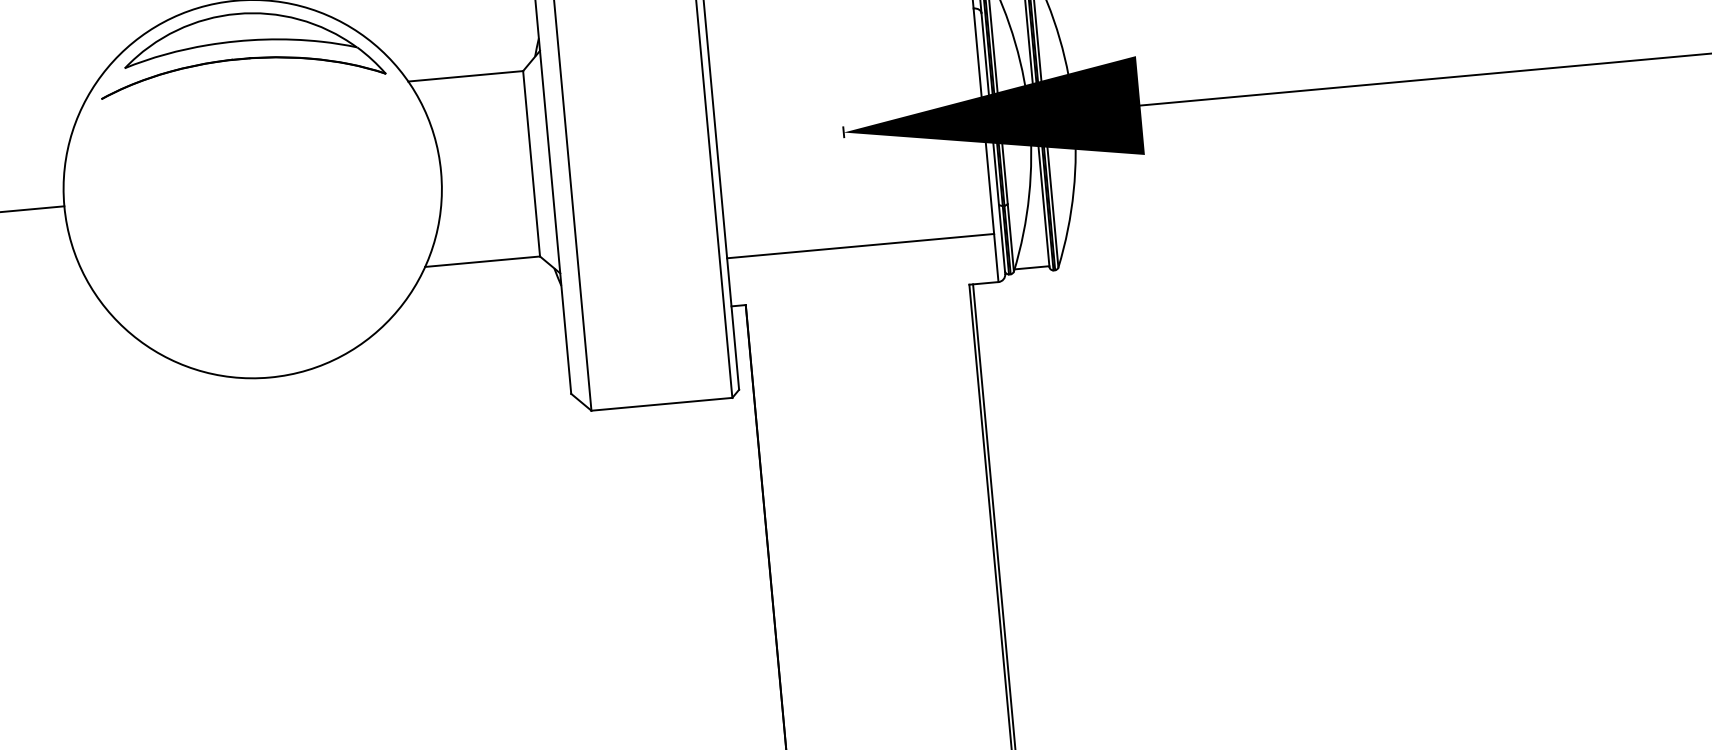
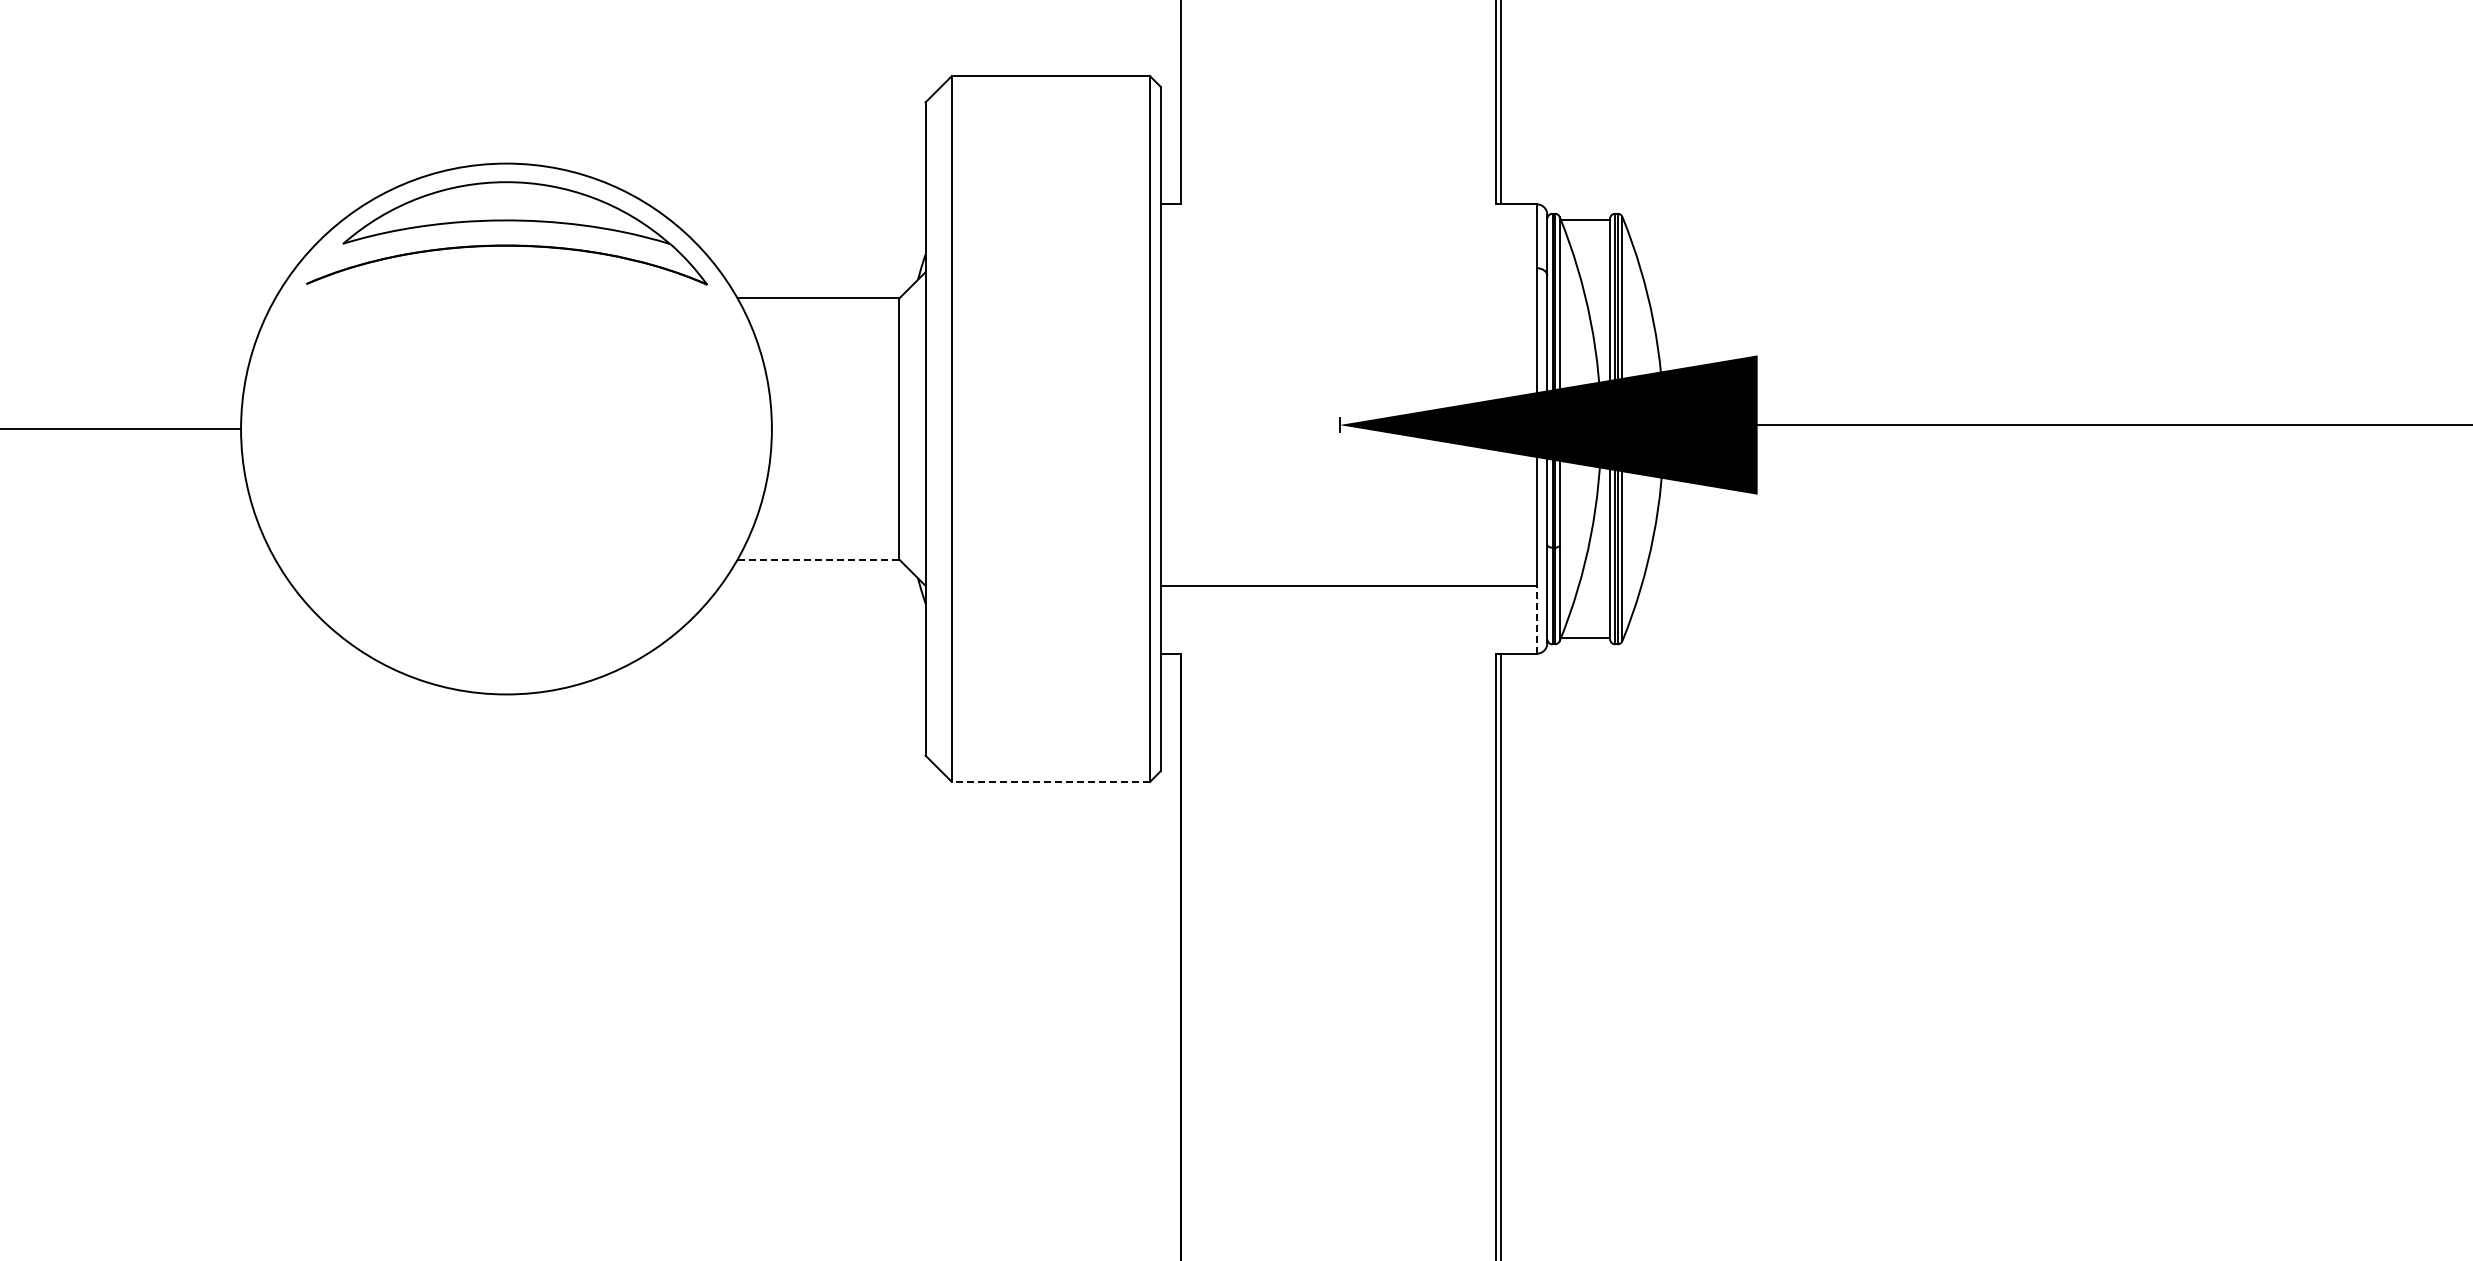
line: (996, 257) -> (1536, 619), solid -> dashed
line: (482, 261) -> (818, 559), solid -> dashed
line: (661, 404) -> (1050, 781), solid -> dashed

